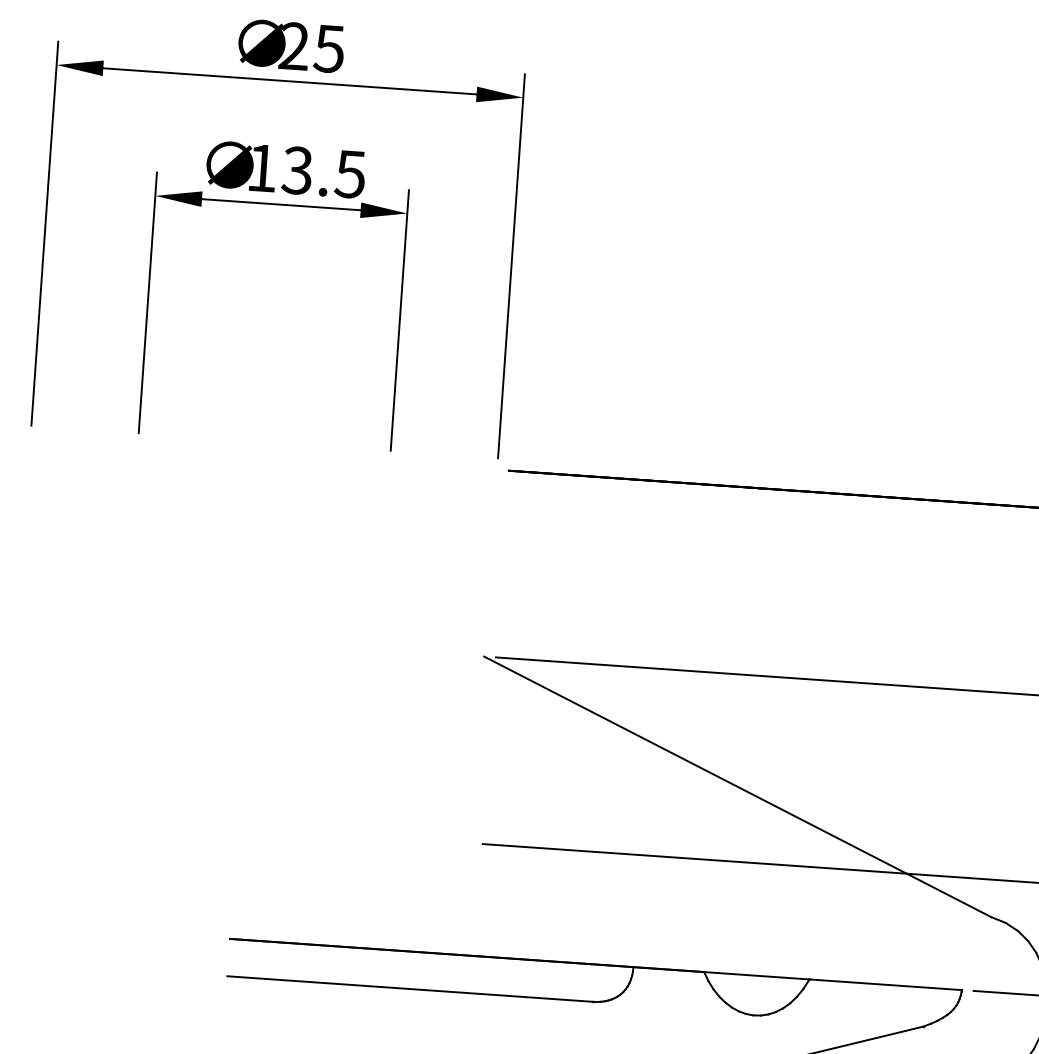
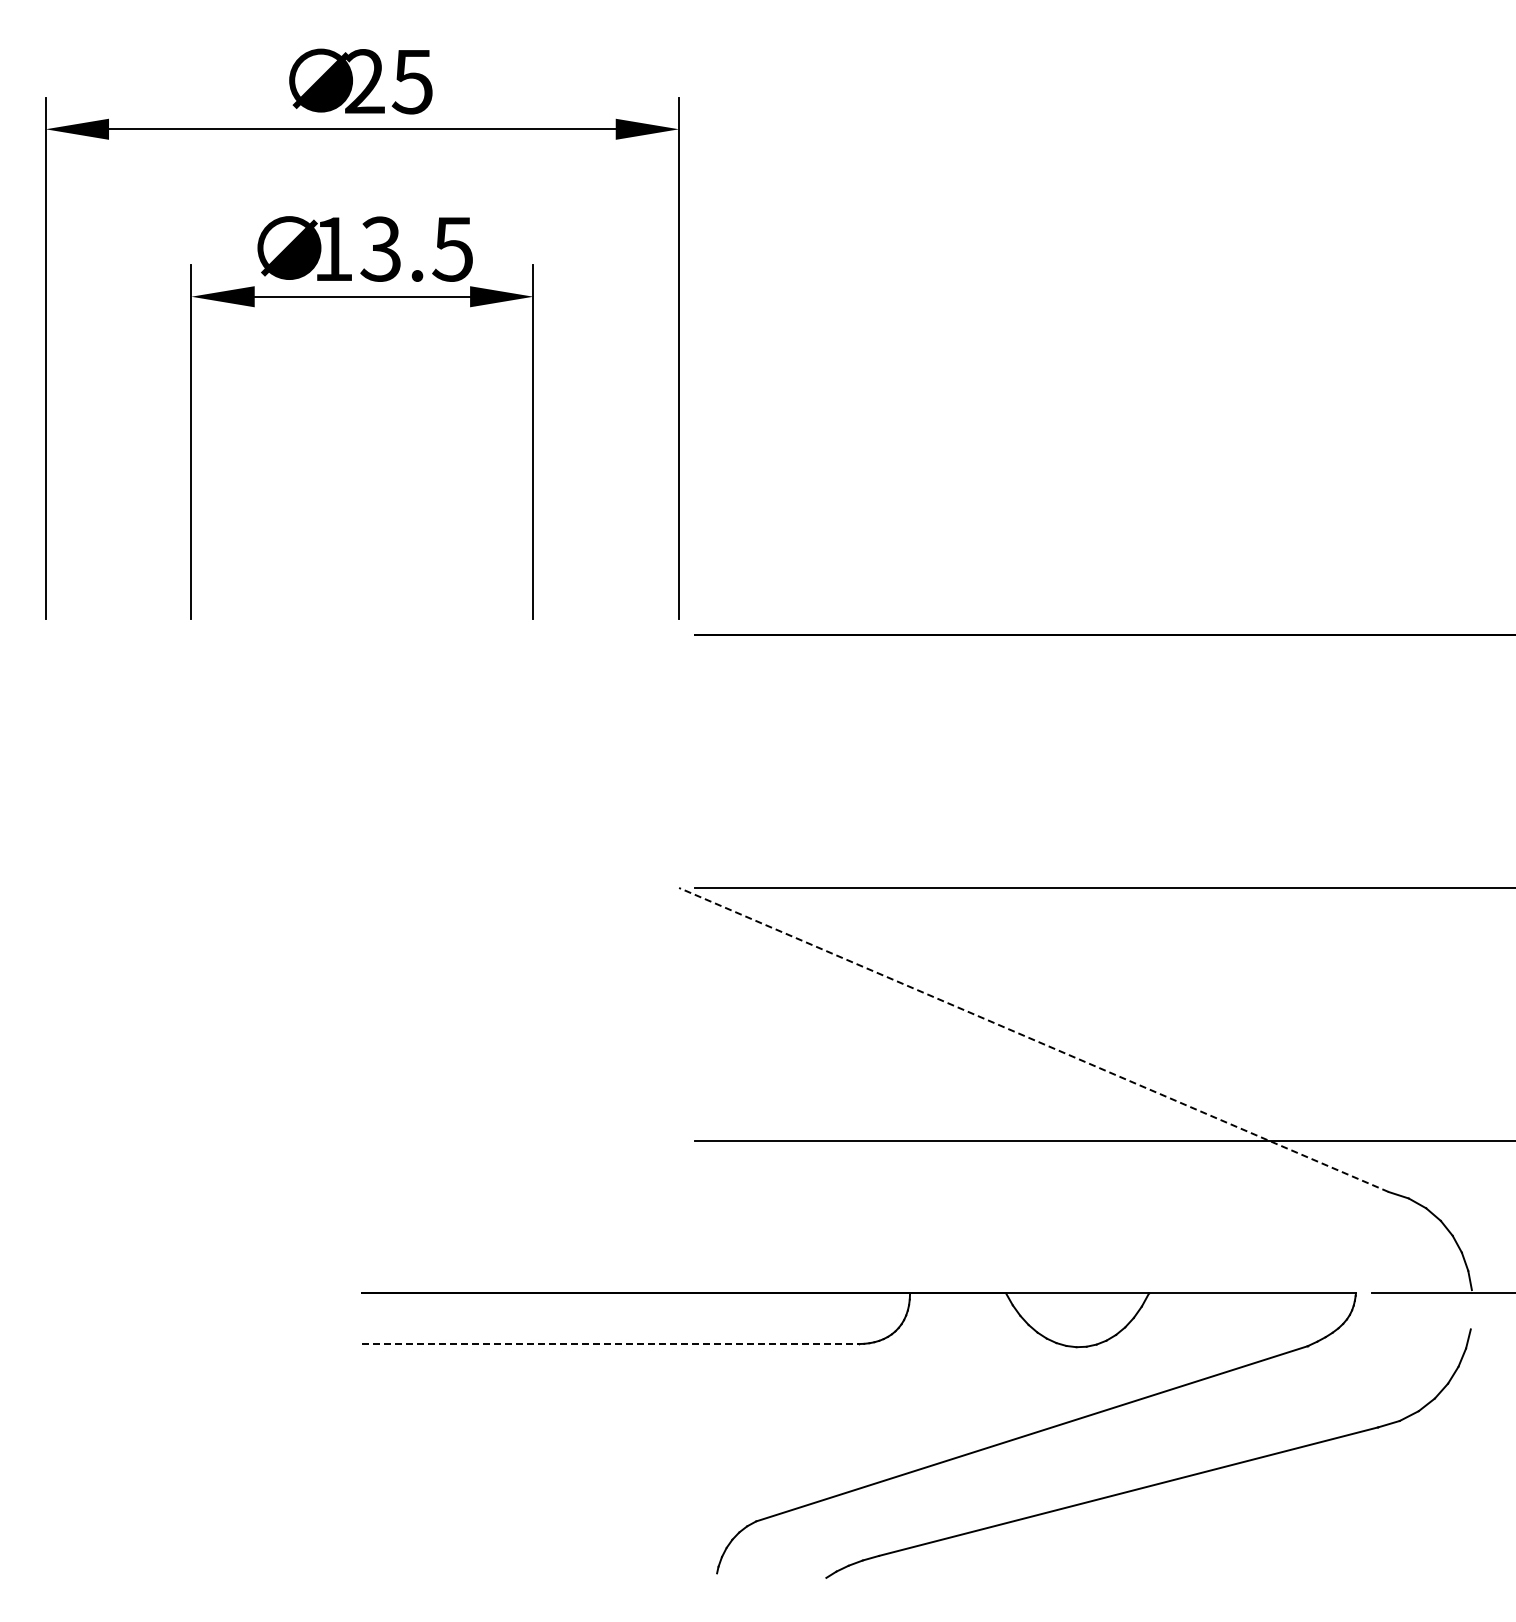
line: (737, 786) -> (1033, 1039), solid -> dashed
line: (410, 989) -> (611, 1344), solid -> dashed

